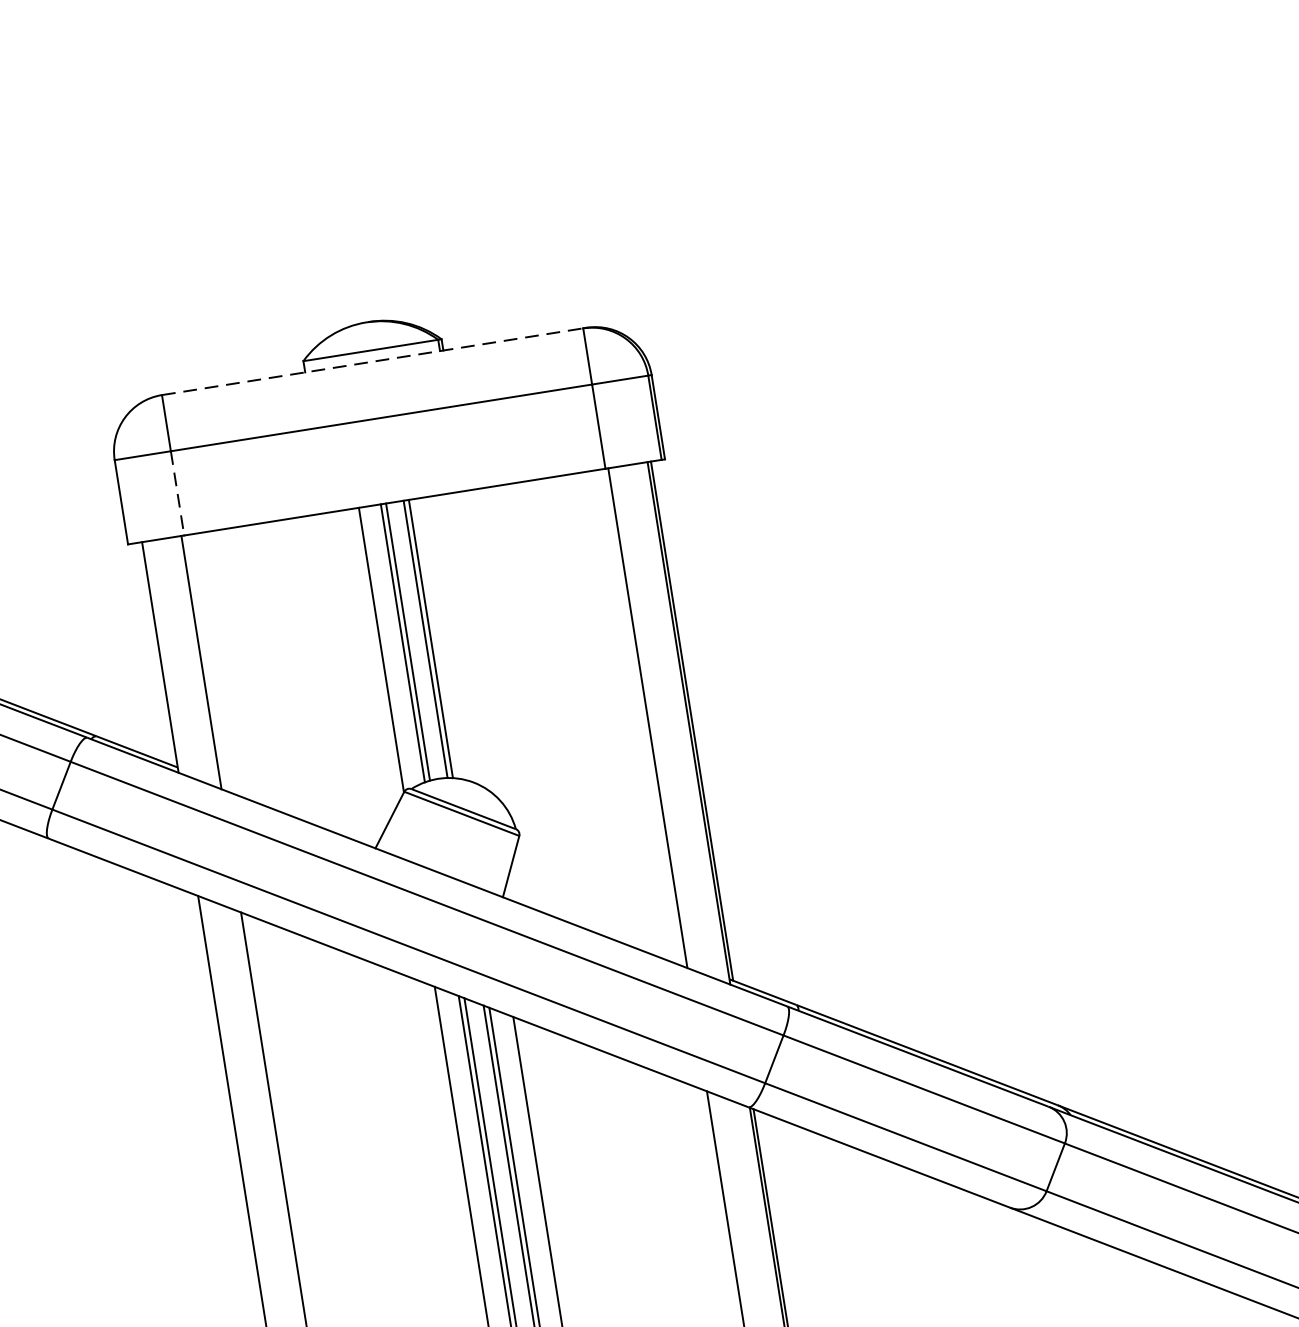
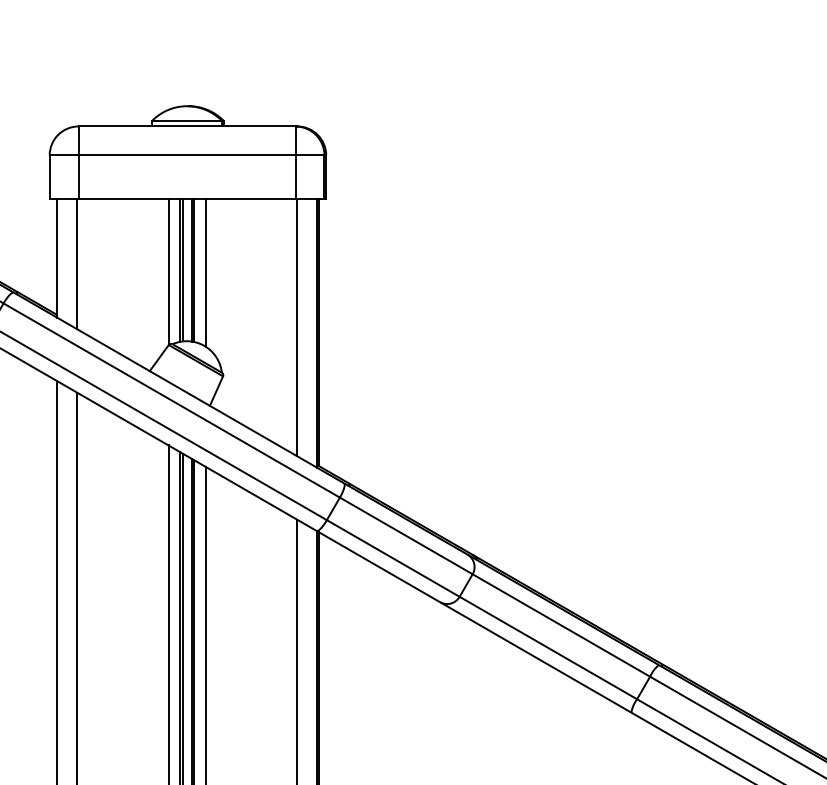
line: (373, 361) -> (187, 126), dashed -> solid
line: (177, 494) -> (78, 177), dashed -> solid
line: (453, 639) -> (205, 272), added

